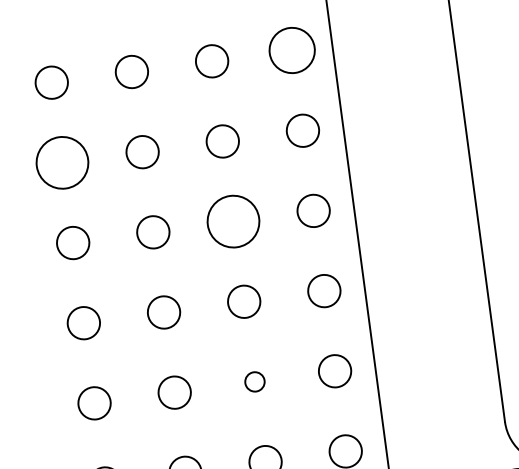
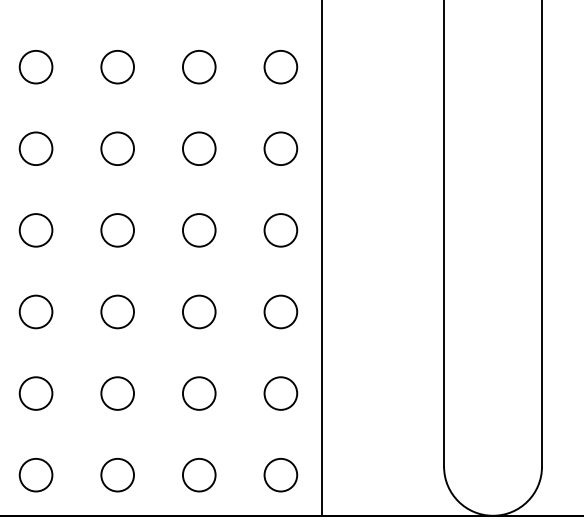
circle: (291, 50) -> (280, 67), size x0.71
circle: (61, 162) -> (35, 148), size x0.62
circle: (232, 221) -> (198, 230), size x0.62
circle: (255, 381) -> (199, 393), size x1.67

